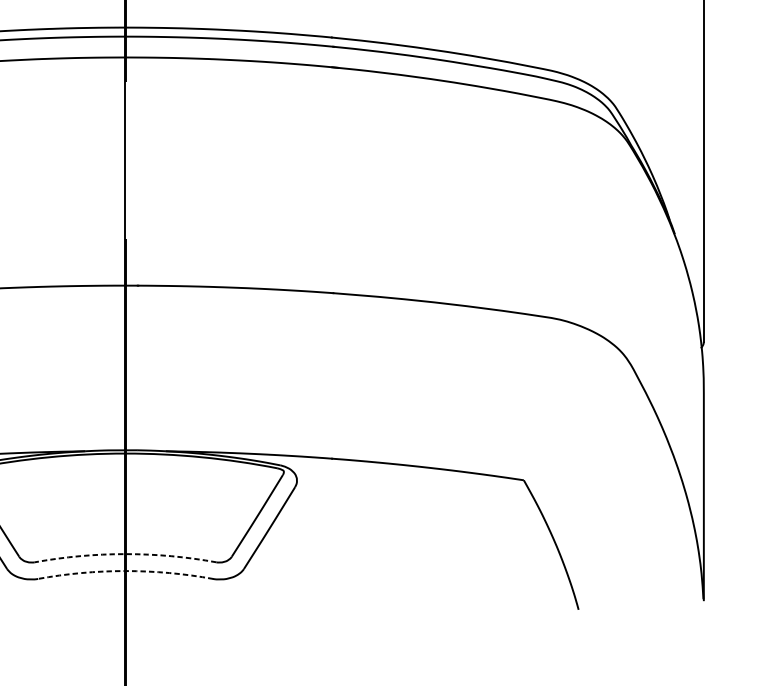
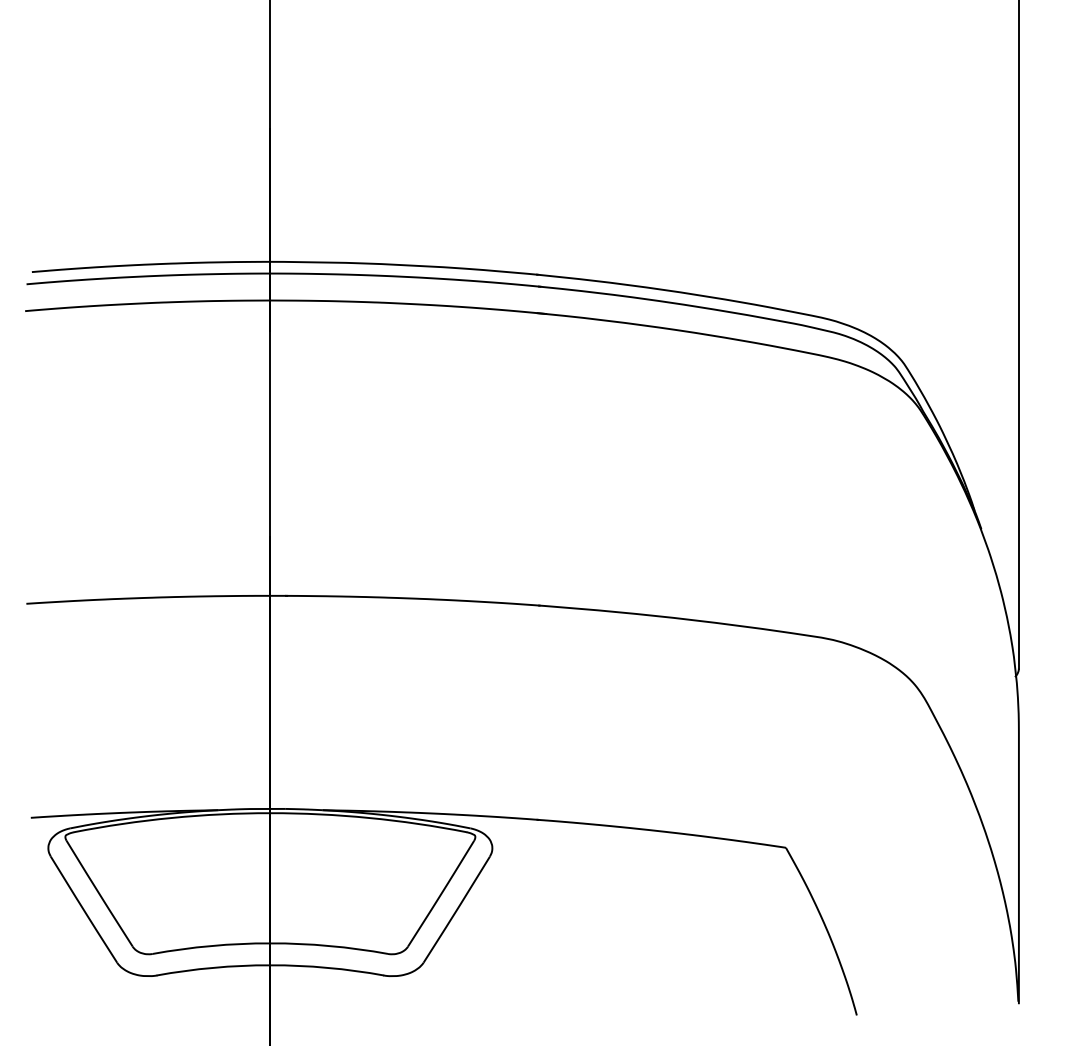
arc: (125, 554) -> (270, 943), dashed -> solid
arc: (125, 571) -> (270, 965), dashed -> solid

